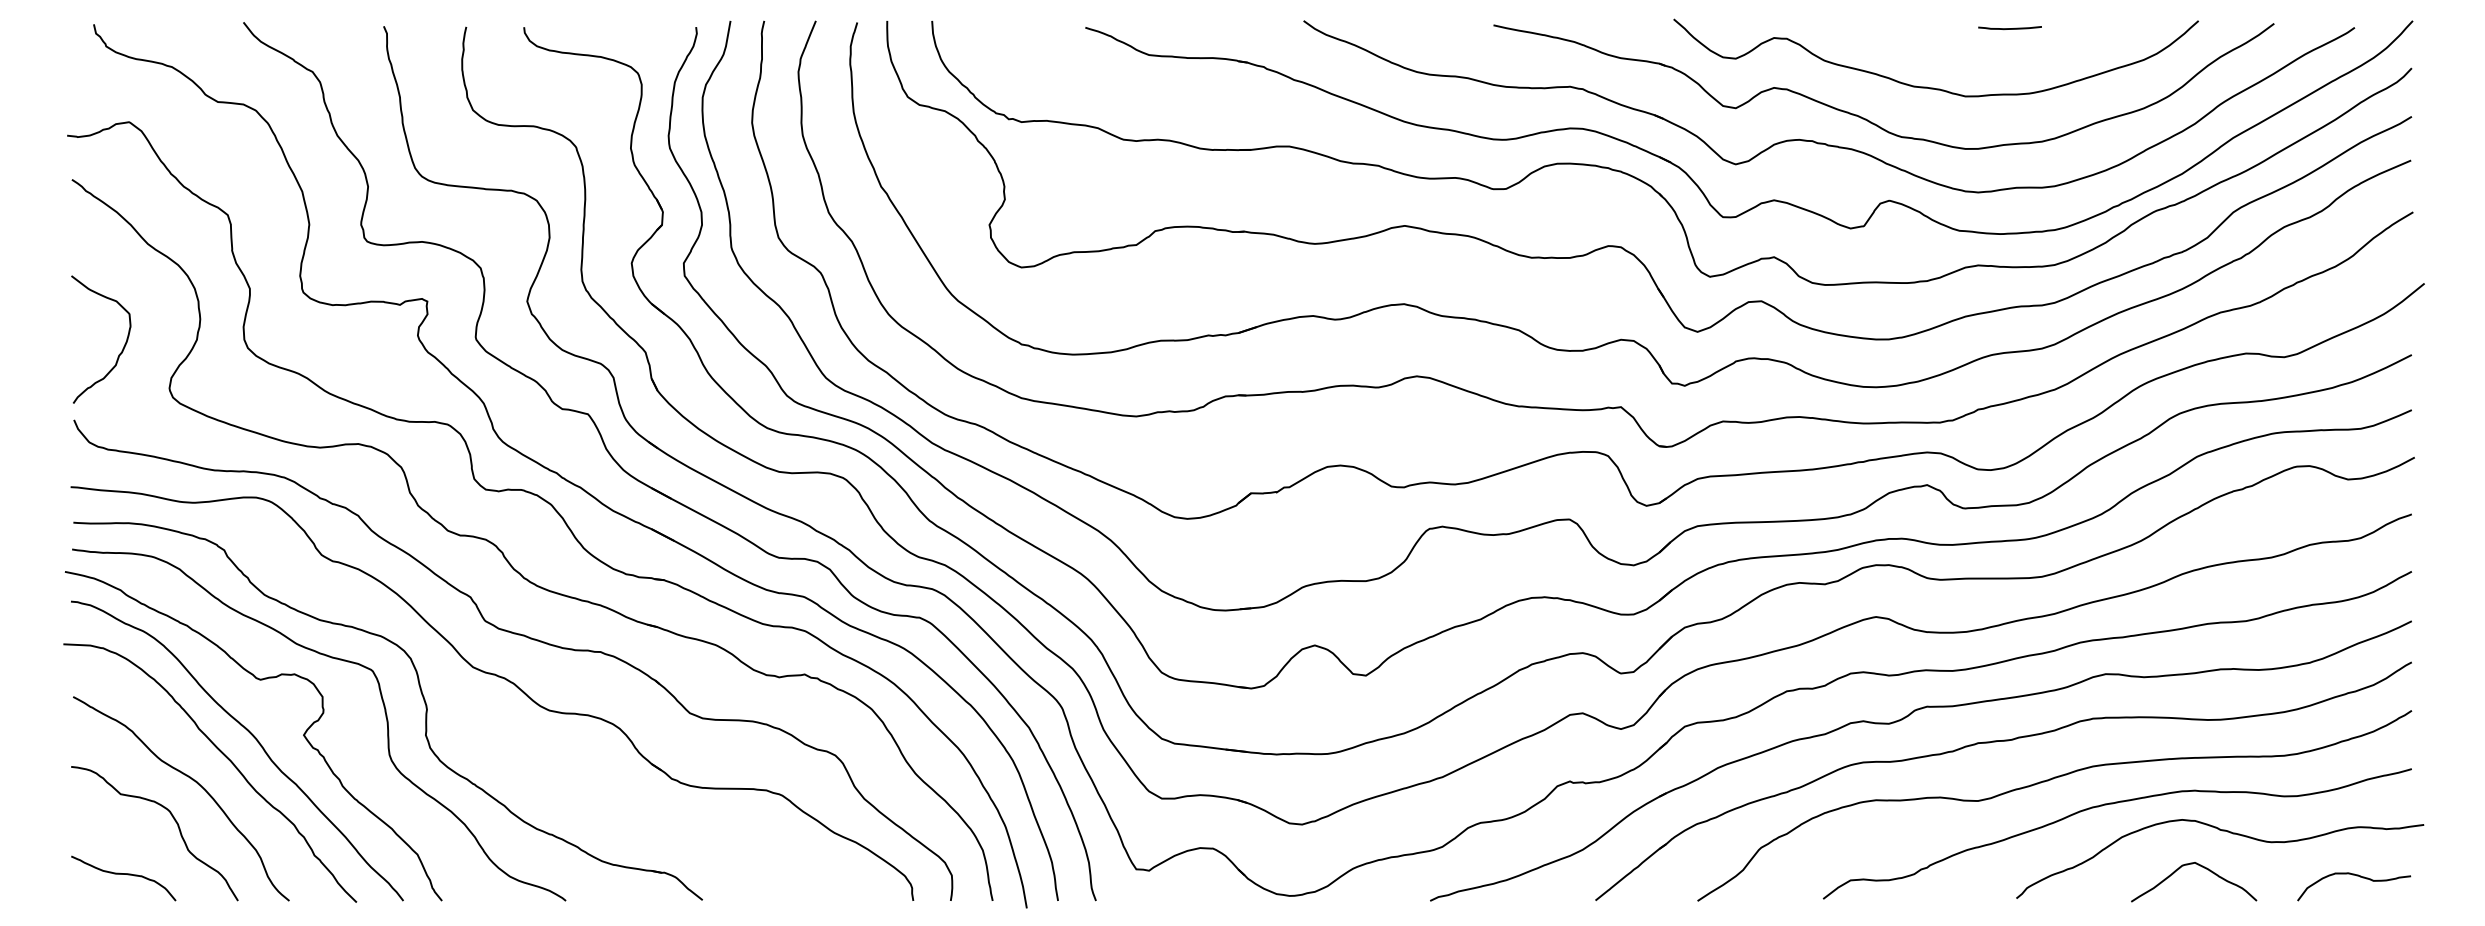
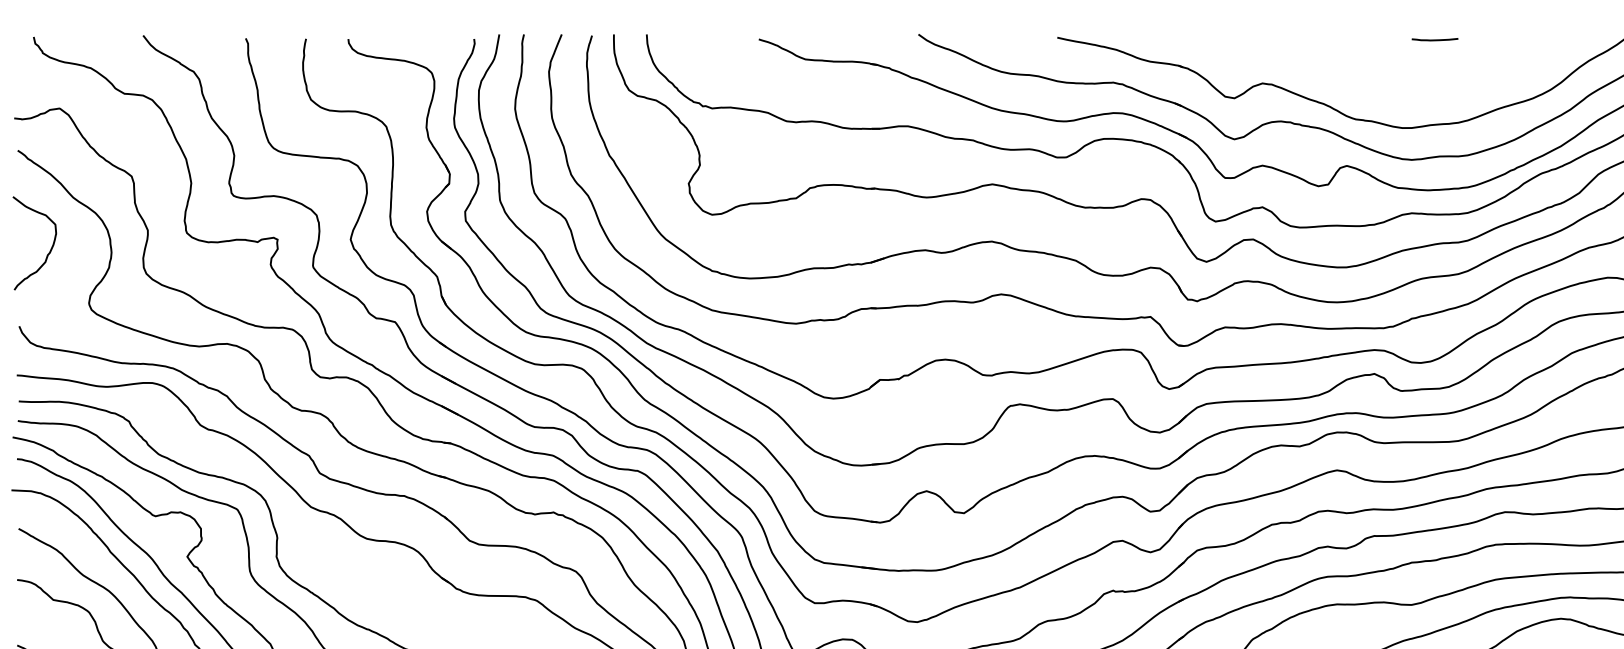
curve: (1933, 87) -> (1379, 83), removed
curve: (118, 354) -> (47, 254), moved

